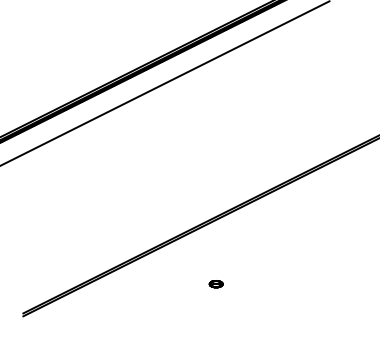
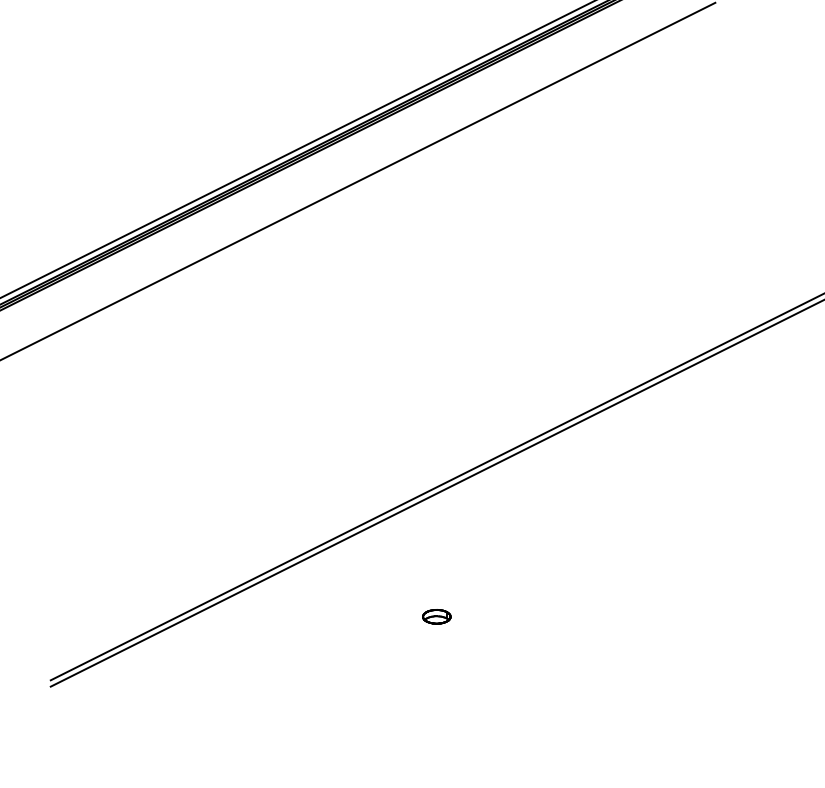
part: (215, 284) -> (435, 617), moved

